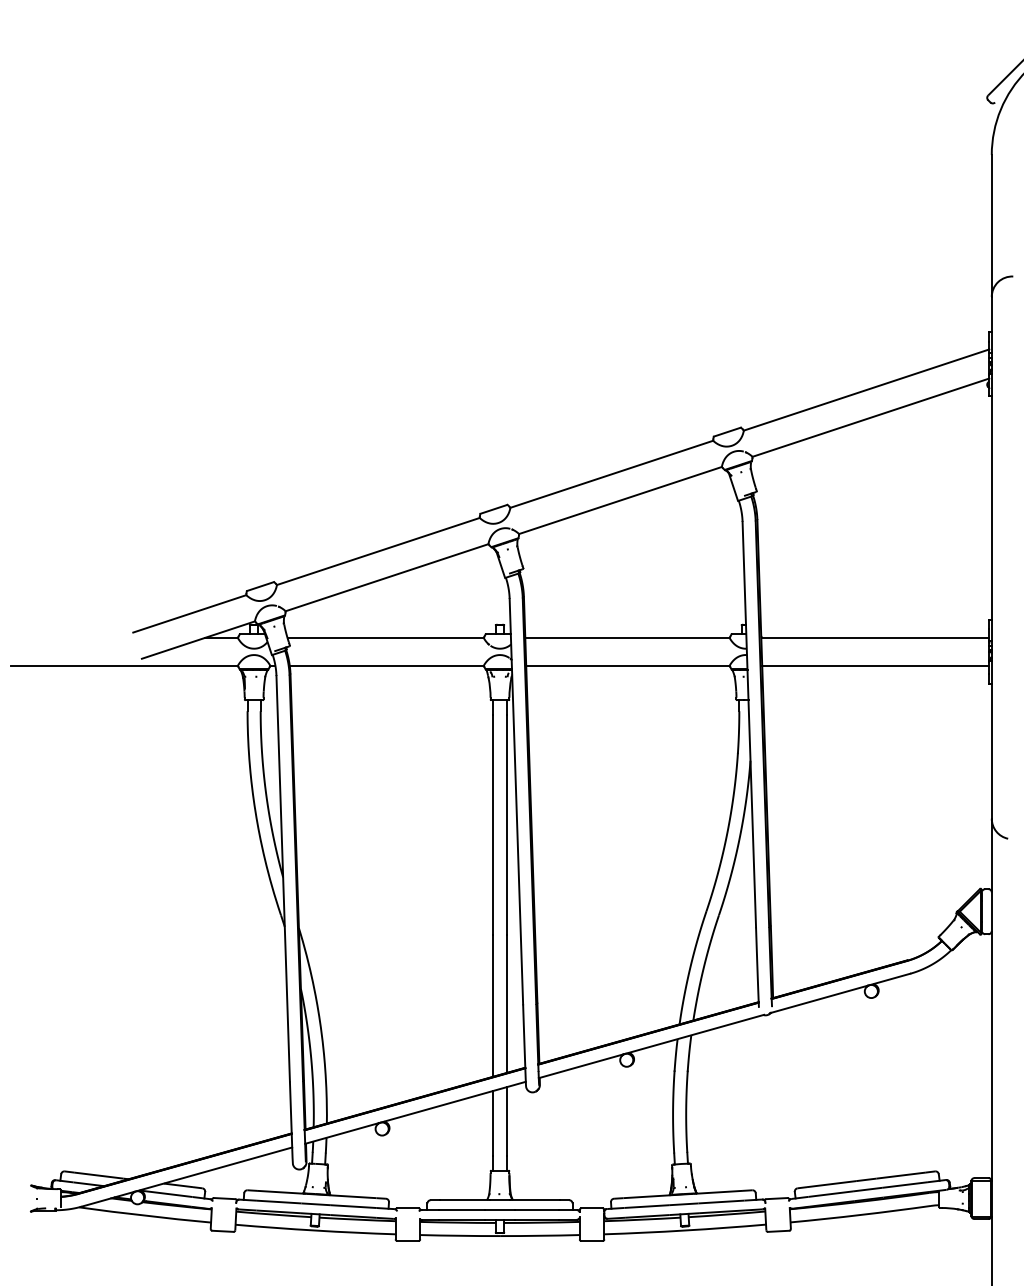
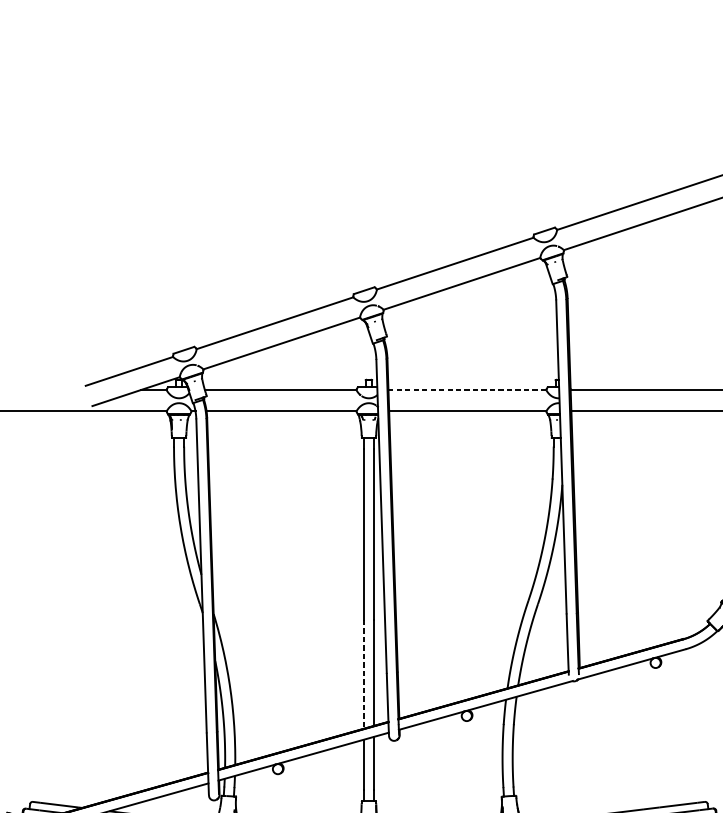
line: (627, 638) -> (467, 390), solid -> dashed
line: (493, 1006) -> (363, 674), solid -> dashed

